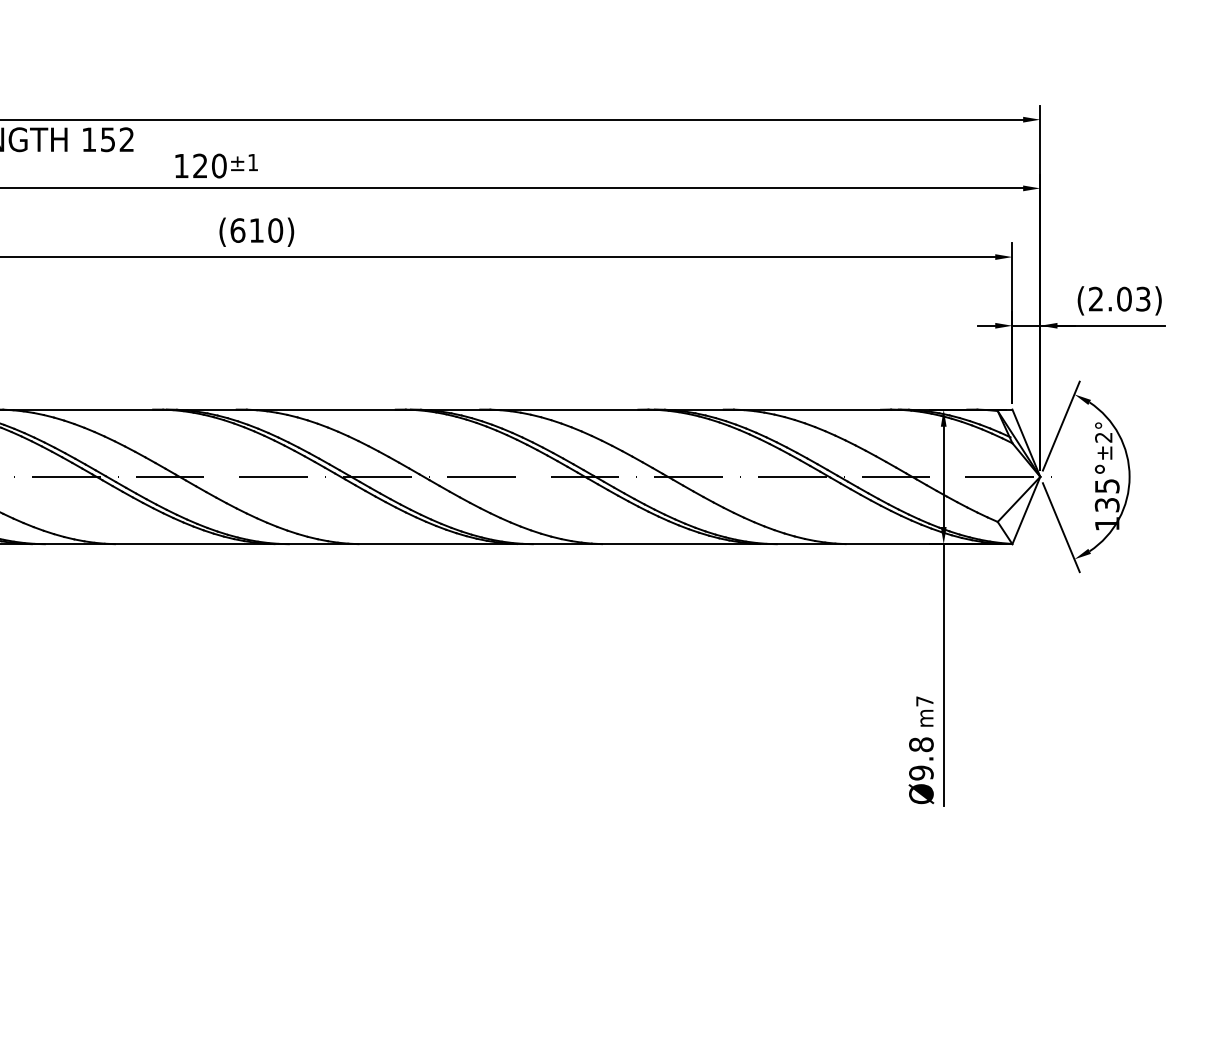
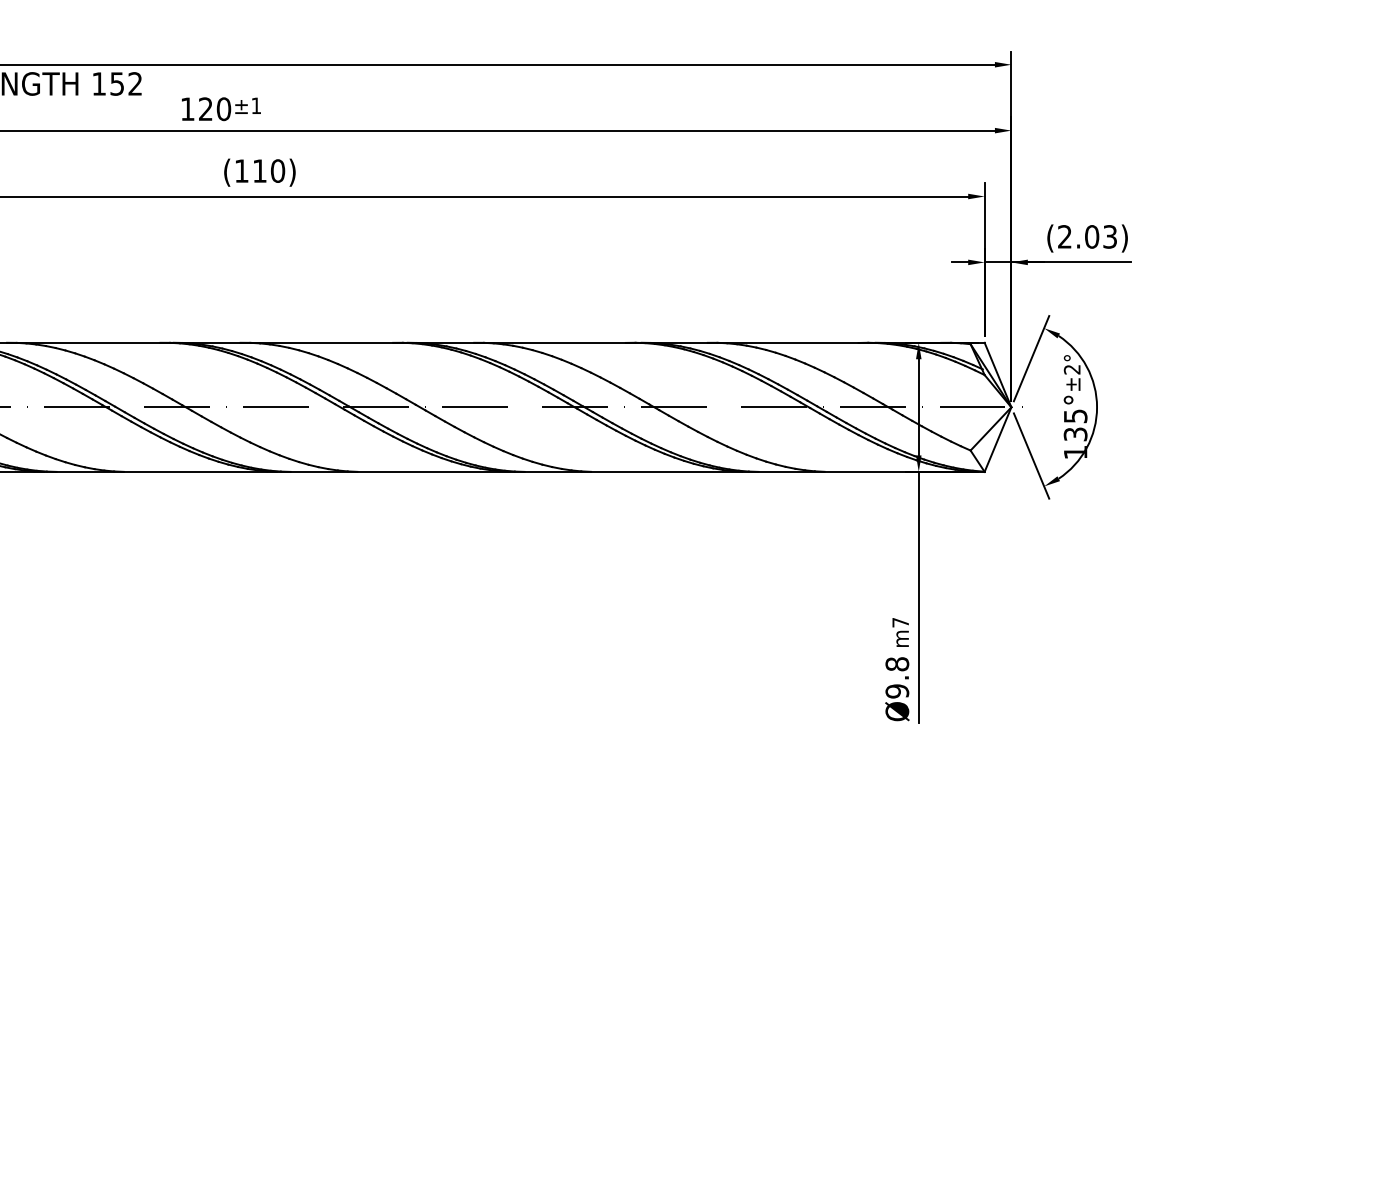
text: (237, 229) -> (241, 170), (610) -> (110)

